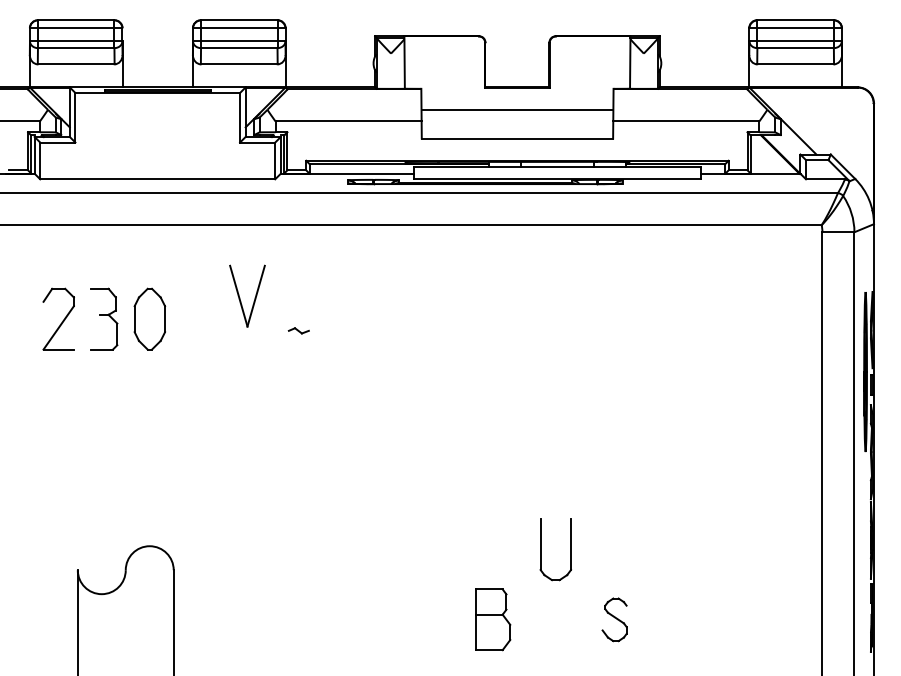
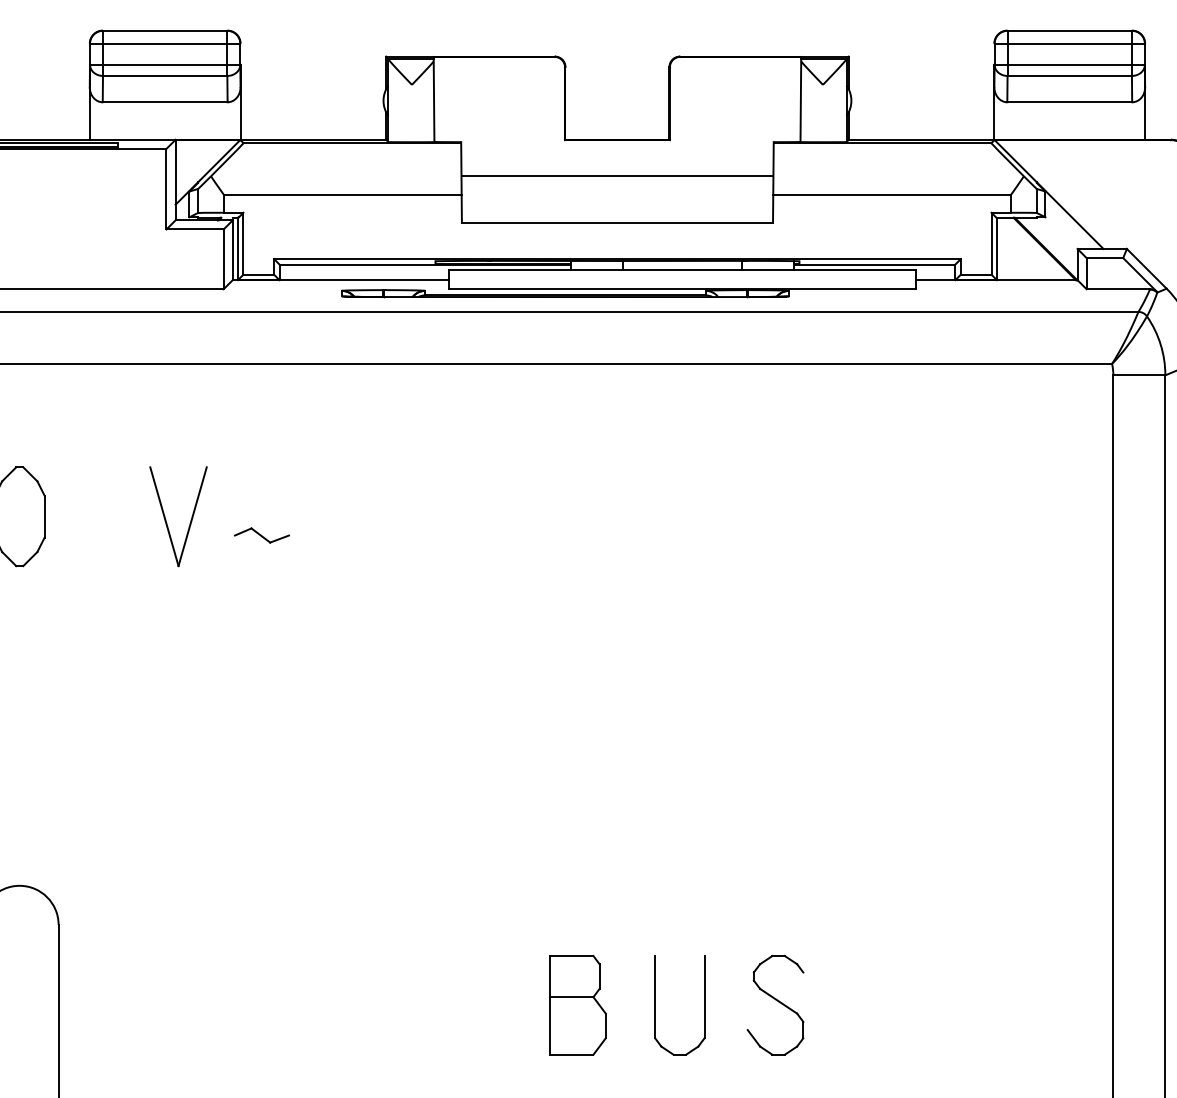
part: (240, 297) -> (167, 518), moved
part: (298, 330) -> (261, 535), size x1.67
part: (541, 549) -> (656, 1004), moved
part: (614, 619) -> (775, 1004), size x1.43

